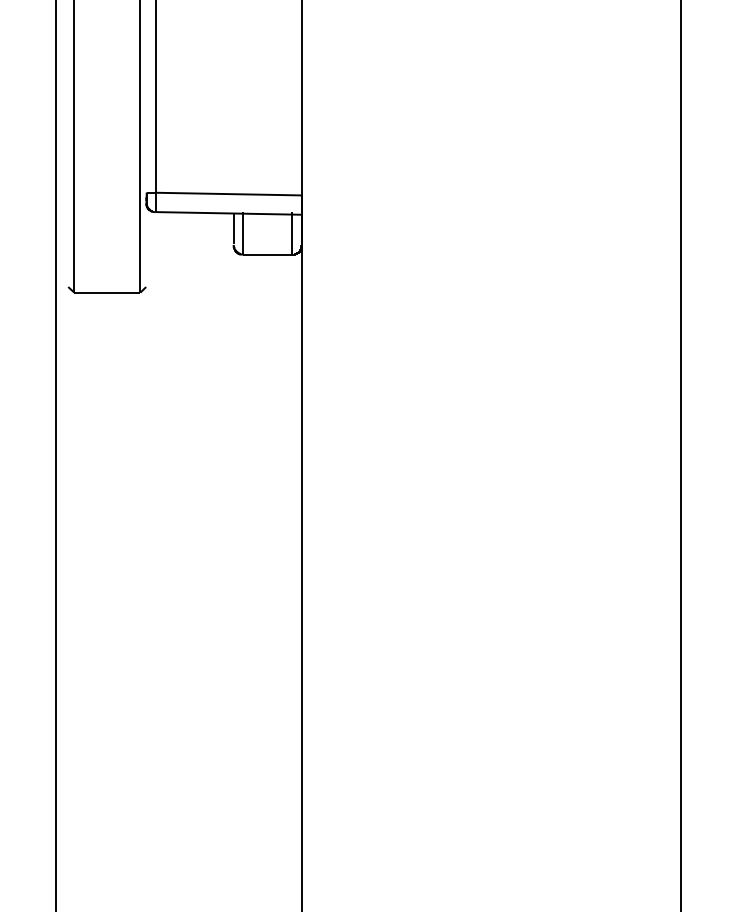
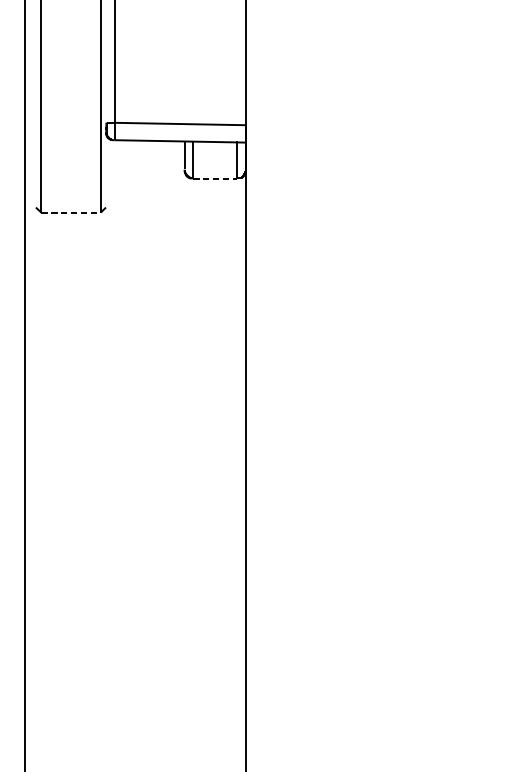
line: (268, 255) -> (215, 179), solid -> dashed
line: (107, 292) -> (71, 212), solid -> dashed

